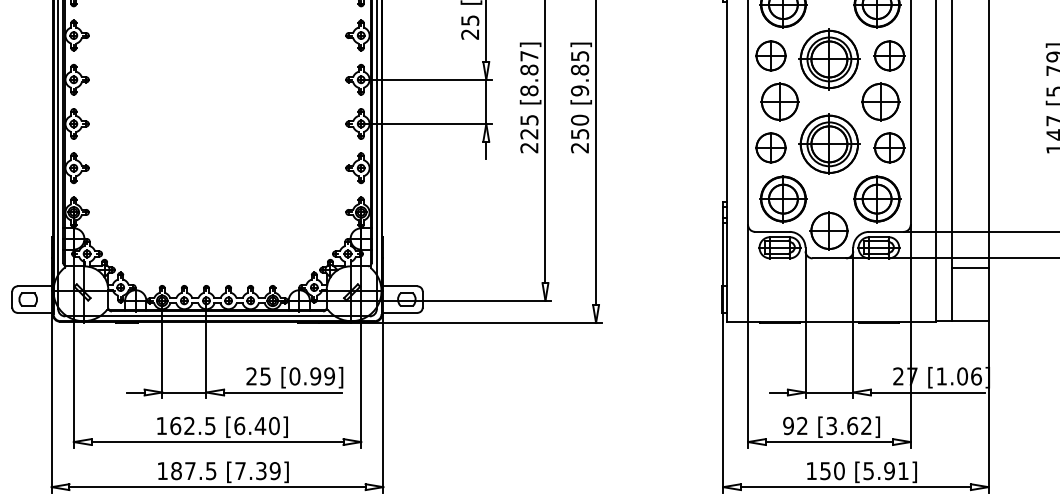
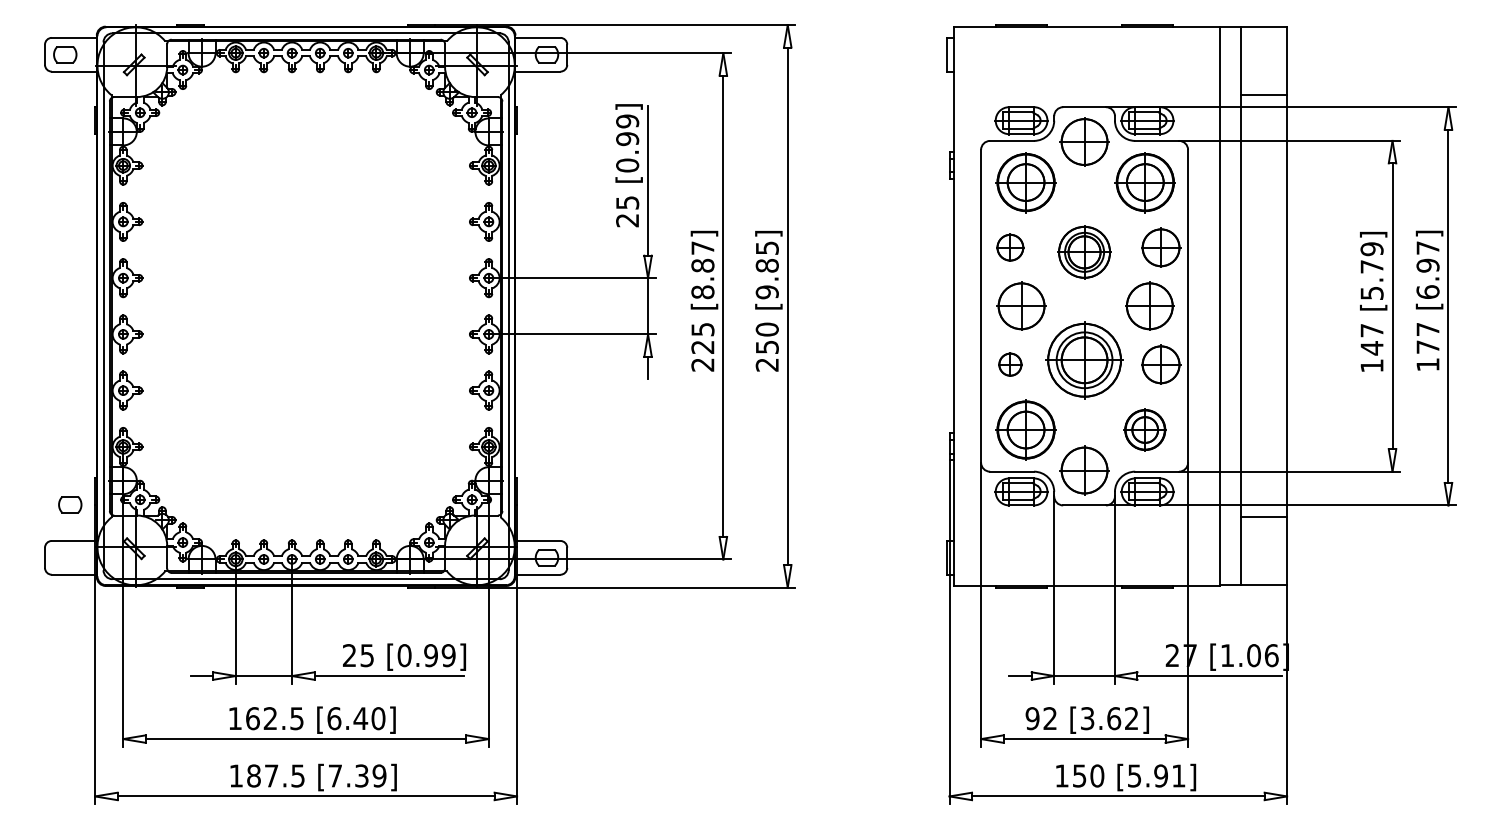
part: (771, 55) -> (1010, 247), size x0.7
part: (829, 59) -> (1084, 252), size x0.7
part: (771, 147) -> (1010, 364), size x0.6
part: (876, 198) -> (1144, 429), size x0.7
part: (28, 299) -> (70, 504), moved

